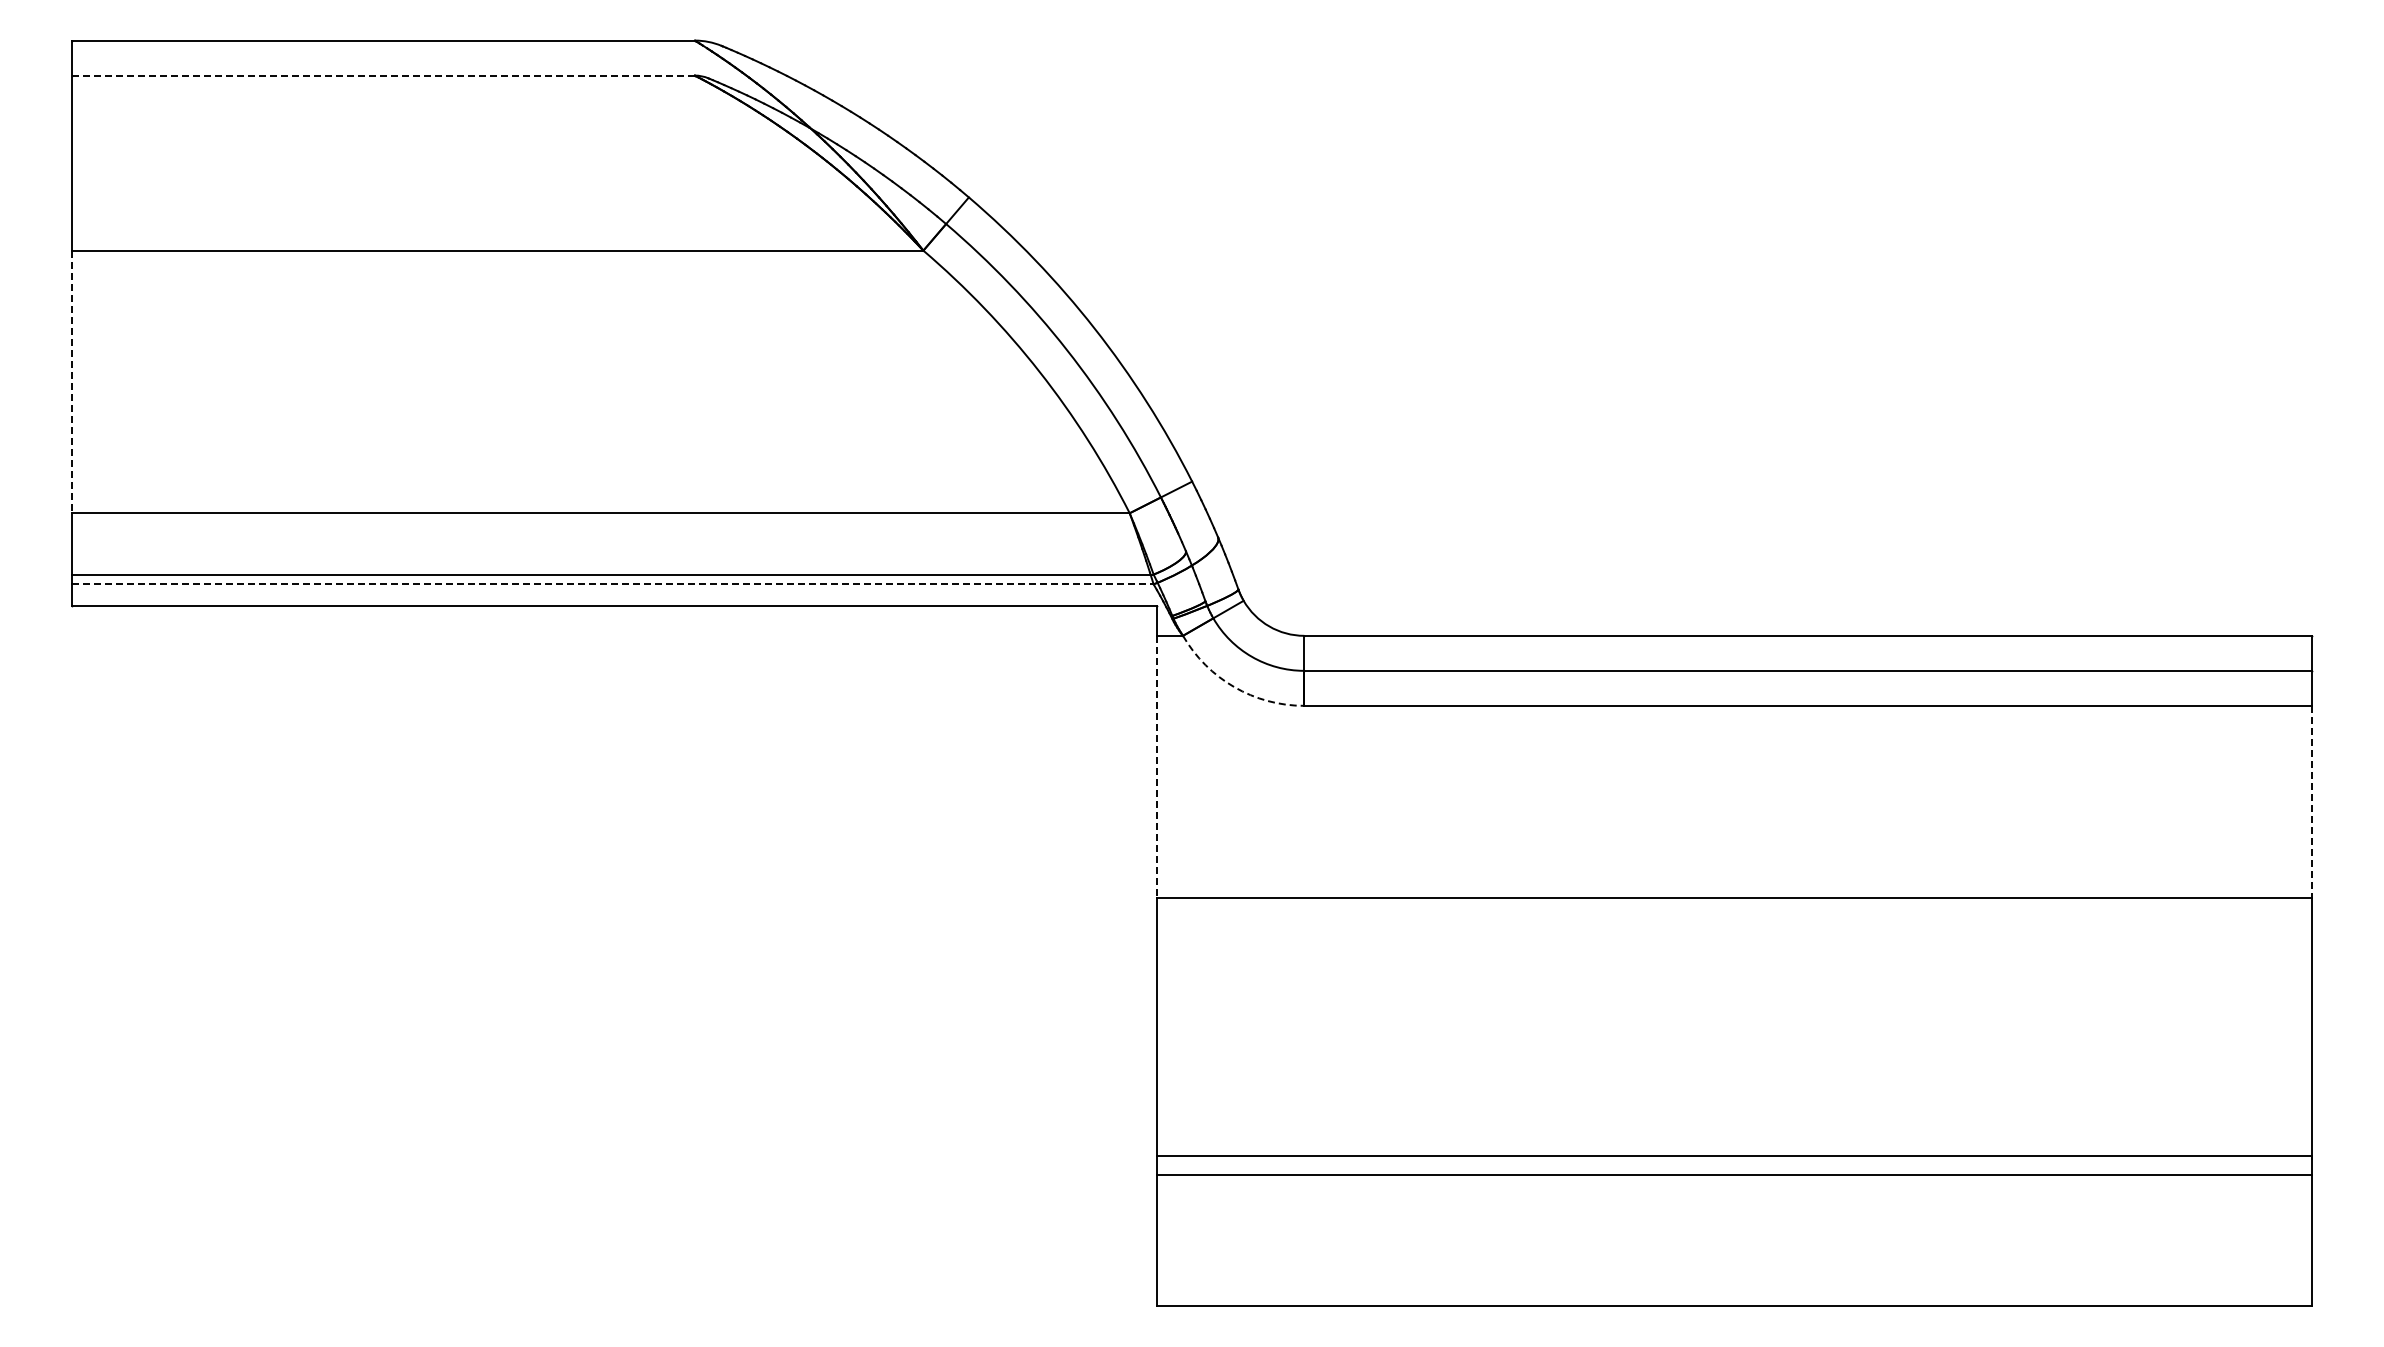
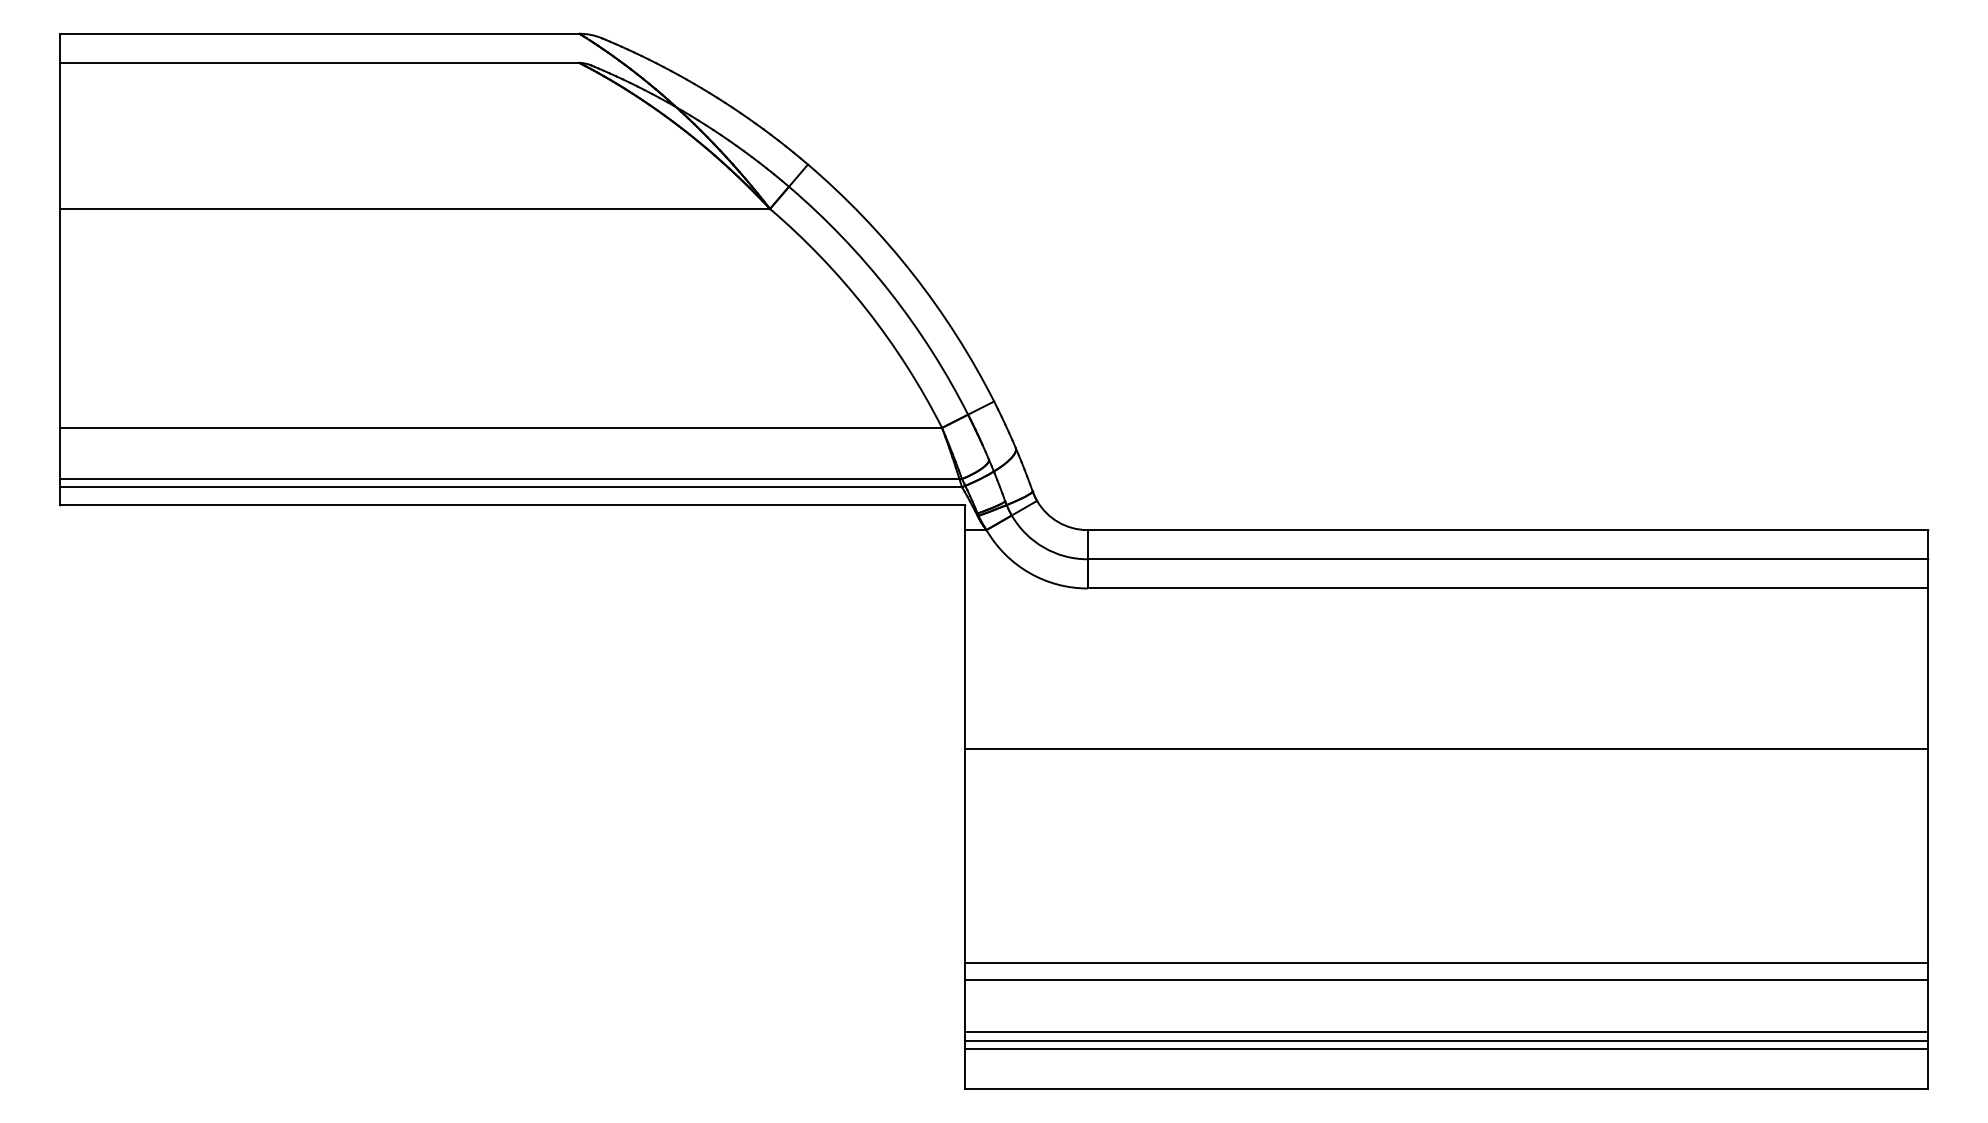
line: (383, 75) -> (319, 62), dashed -> solid
line: (71, 382) -> (59, 318), dashed -> solid
line: (613, 584) -> (511, 487), dashed -> solid
arc: (1234, 687) -> (1029, 573), dashed -> solid
line: (1156, 767) -> (964, 639), dashed -> solid
line: (2312, 802) -> (1928, 669), dashed -> solid
line: (1734, 1238) -> (1446, 1032), added
line: (1734, 1248) -> (1446, 1040), added
line: (1734, 1257) -> (1446, 1048), added

